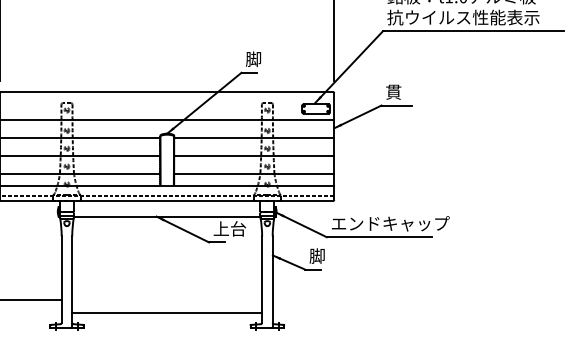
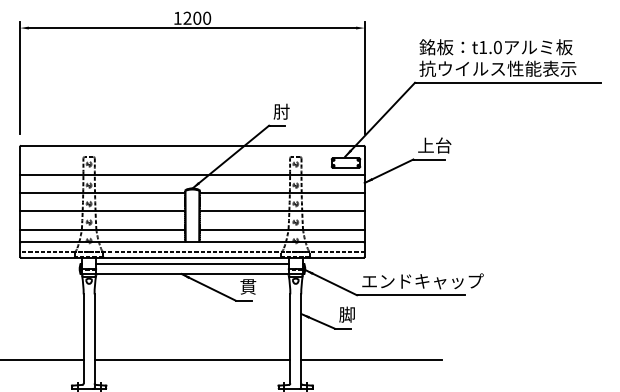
text: (253, 59) -> (281, 111), 脚 -> 肘
text: (401, 91) -> (434, 145), 貫 -> 上台
line: (167, 207) -> (192, 264), added
text: (229, 228) -> (256, 286), 上台 -> 貫
line: (340, 299) -> (371, 359), added
line: (167, 312) -> (192, 359), moved

